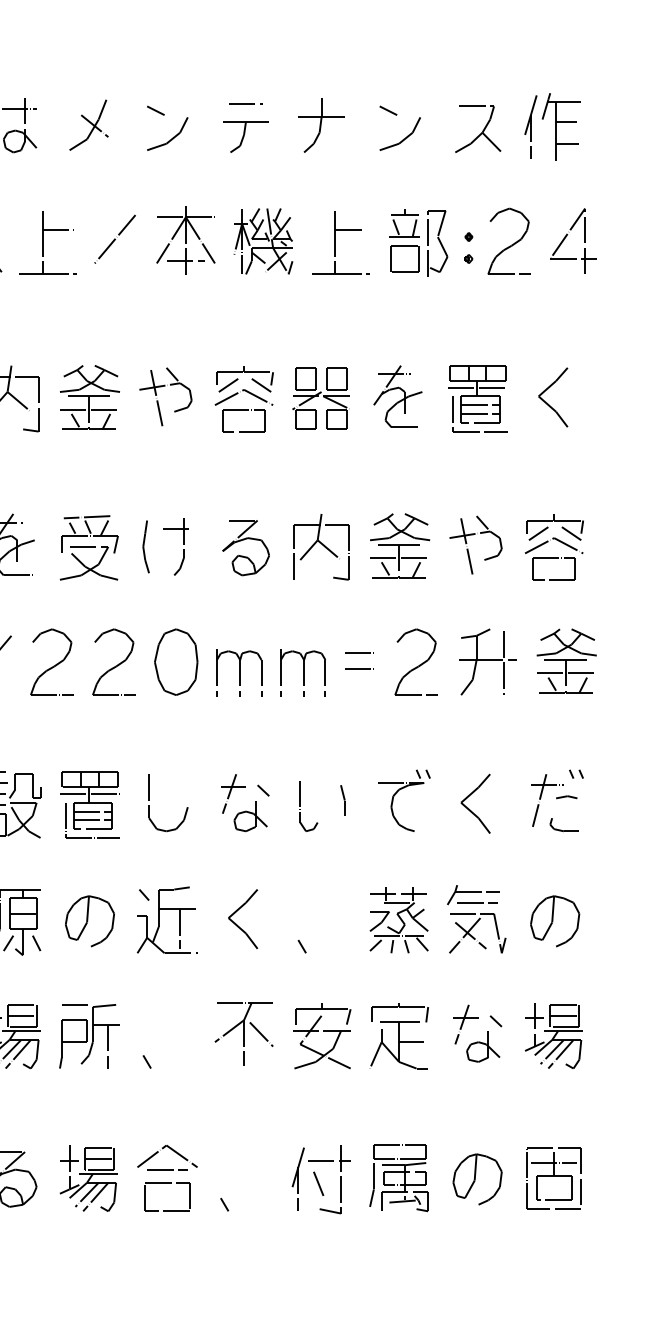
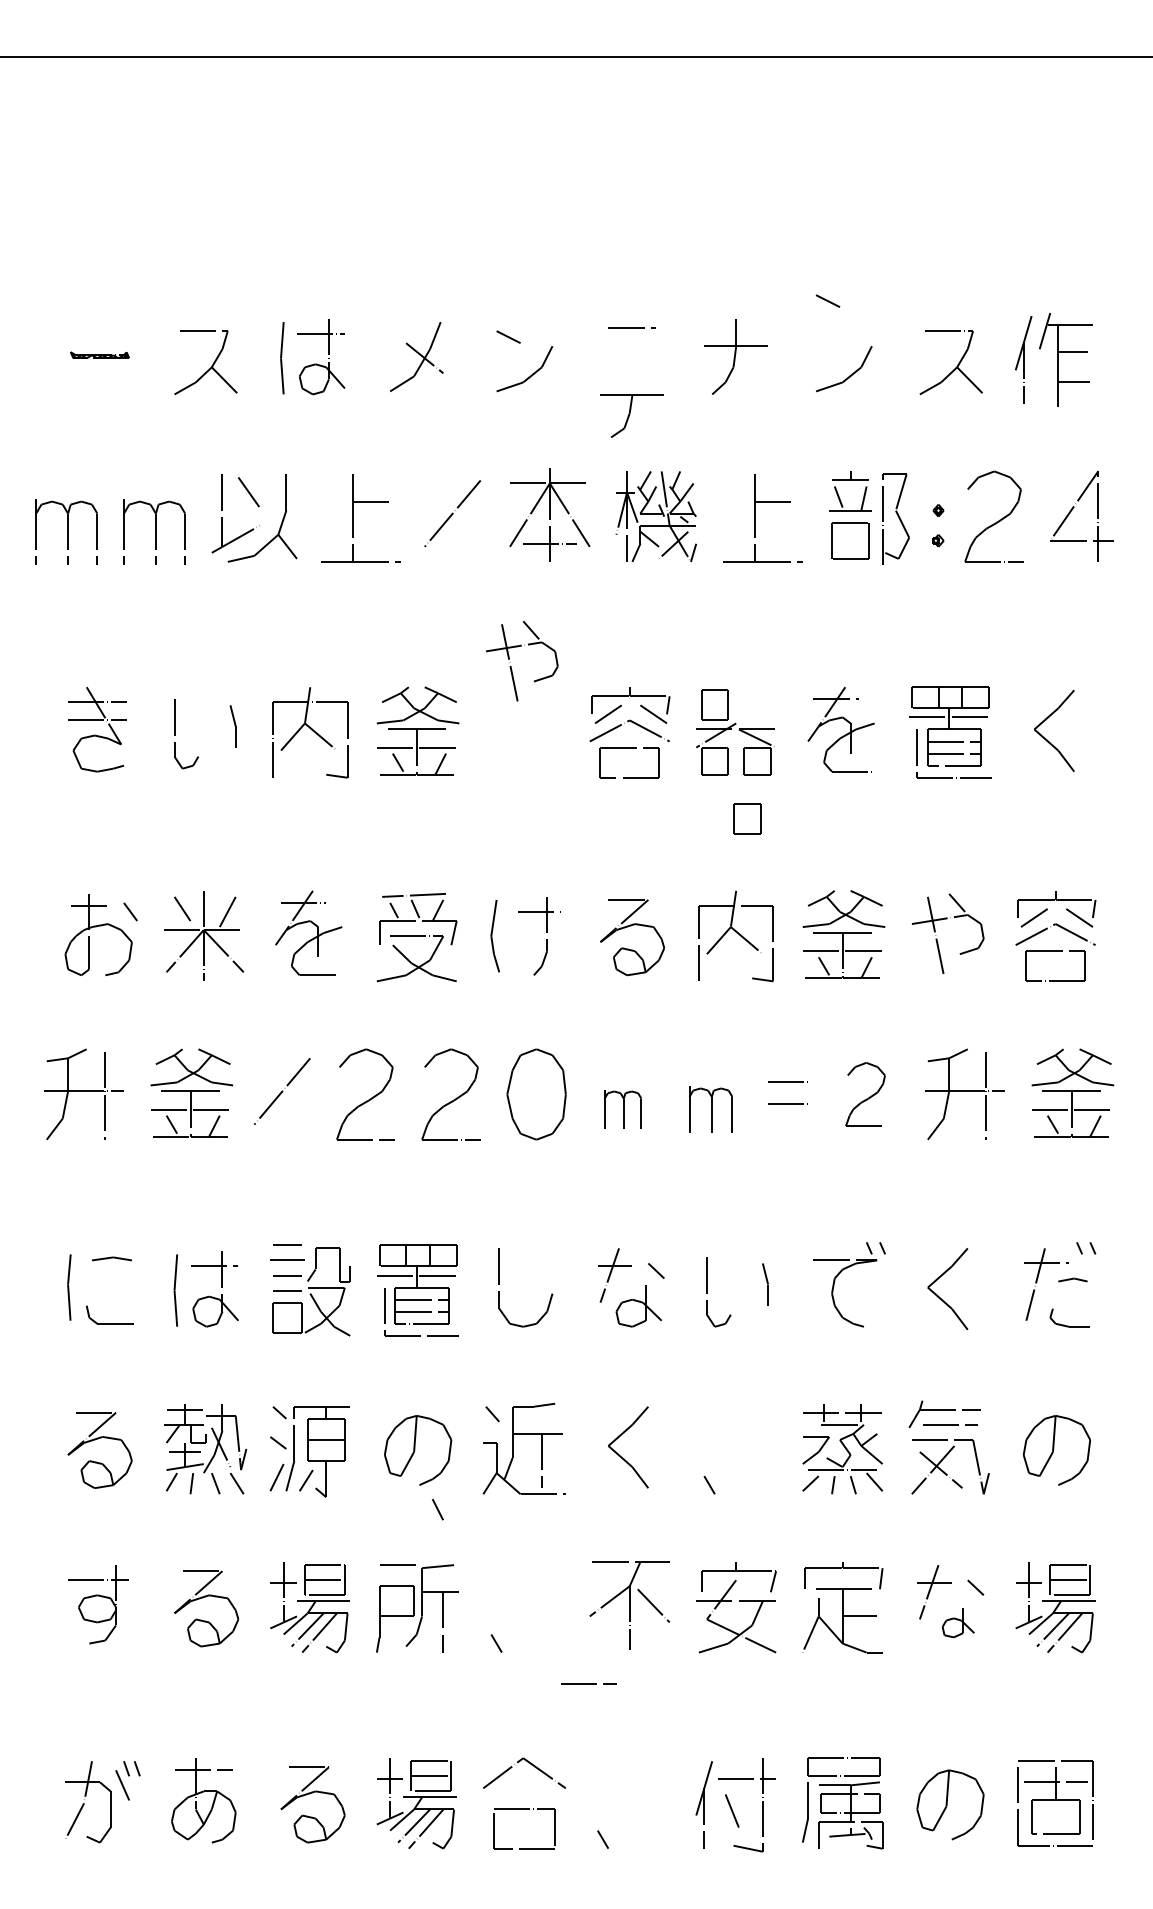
line: (388, 110) -> (827, 300), moved
part: (245, 136) -> (631, 415), moved
part: (337, 378) -> (747, 818), moved
part: (157, 397) -> (510, 662), moved
part: (415, 662) -> (865, 1094), size x0.7
part: (238, 673) -> (622, 1109), size x0.6
part: (302, 673) -> (710, 1109), size x0.7
line: (36, 943) -> (437, 1509), moved
part: (483, 1046) -> (958, 1622), size x0.7
line: (167, 1168) -> (588, 1683), moved

